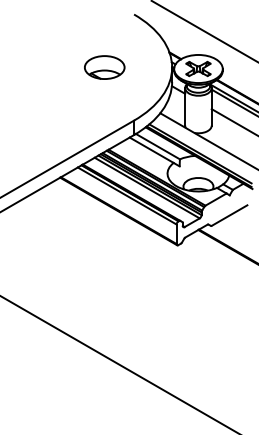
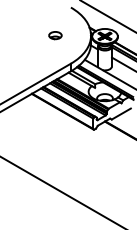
part: (104, 67) -> (55, 35), size x0.6

